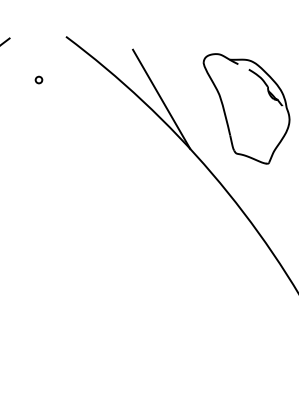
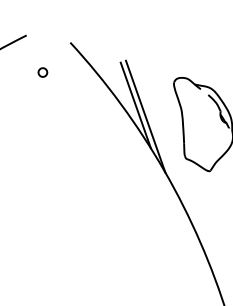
circle: (38, 79) -> (42, 72), size x1.67
line: (176, 110) -> (145, 116), added

